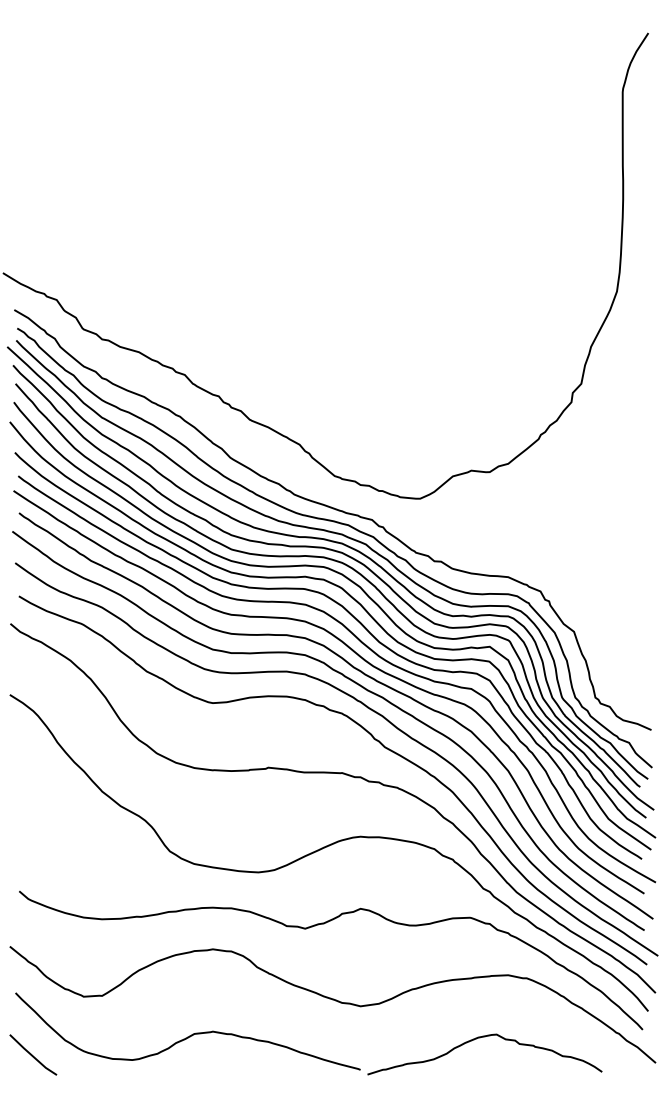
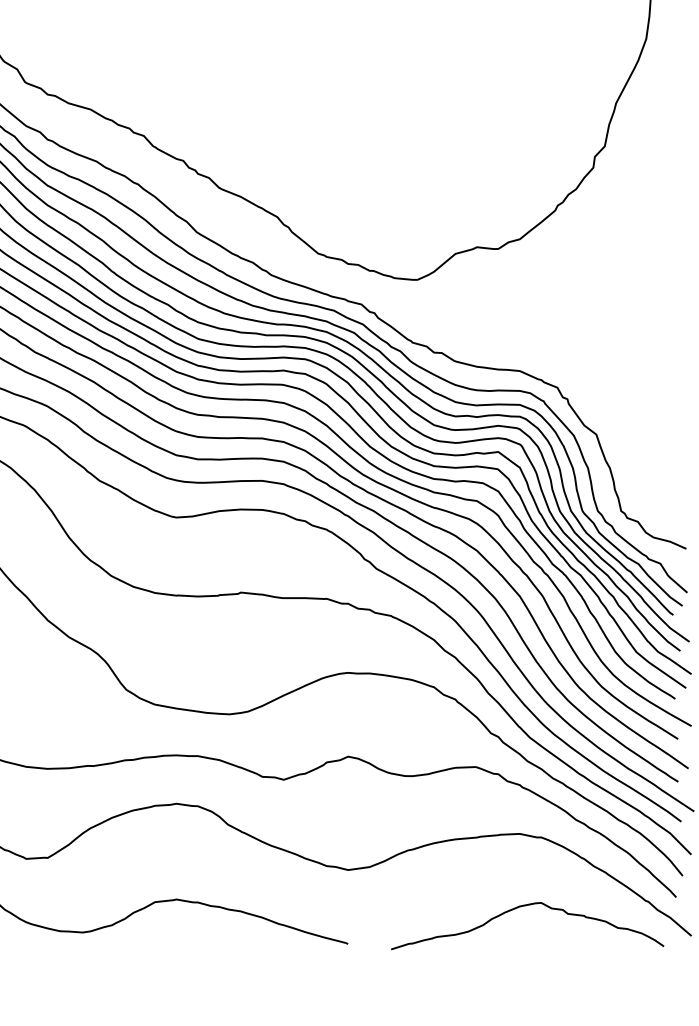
curve: (480, 1038) -> (522, 907), moved

